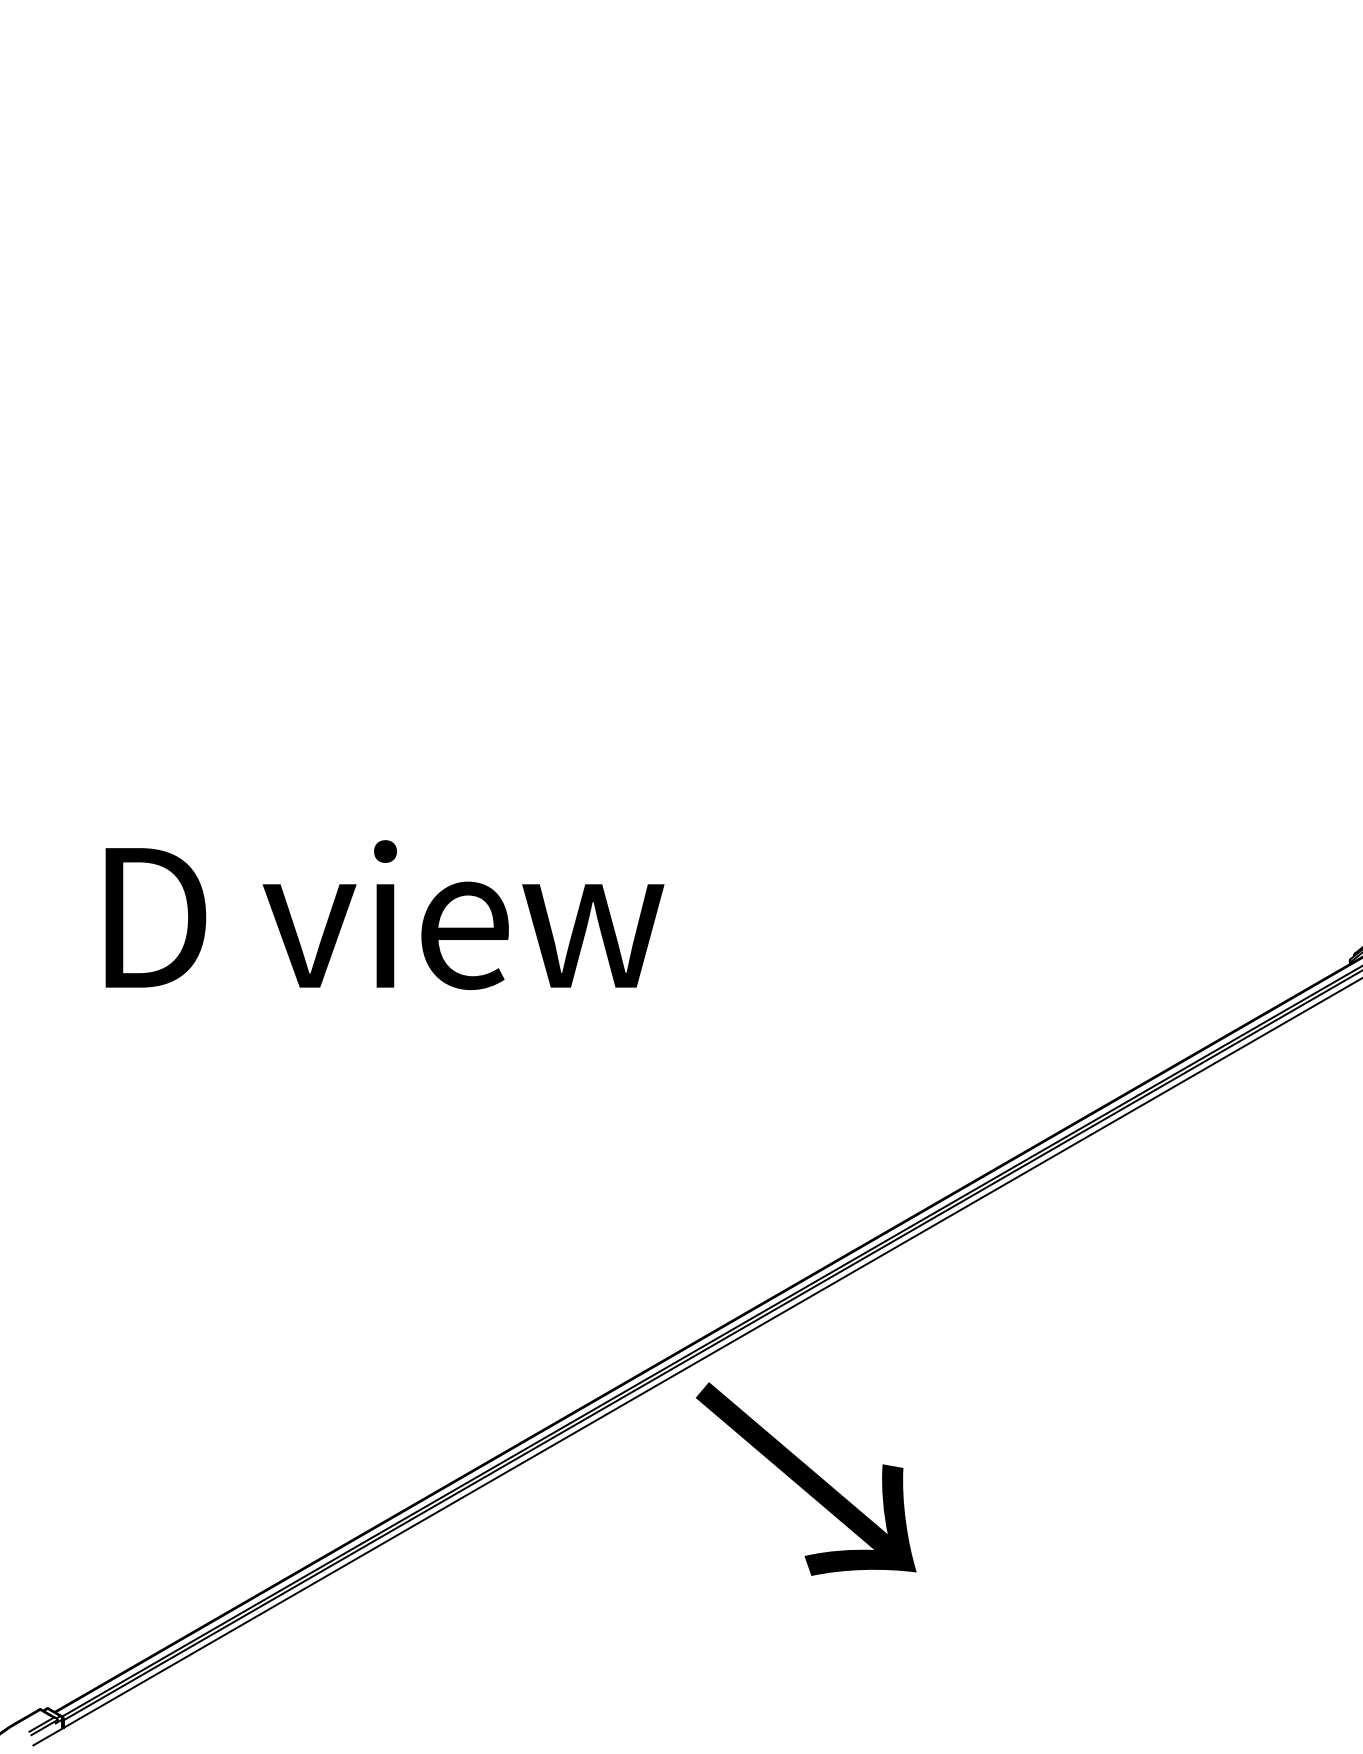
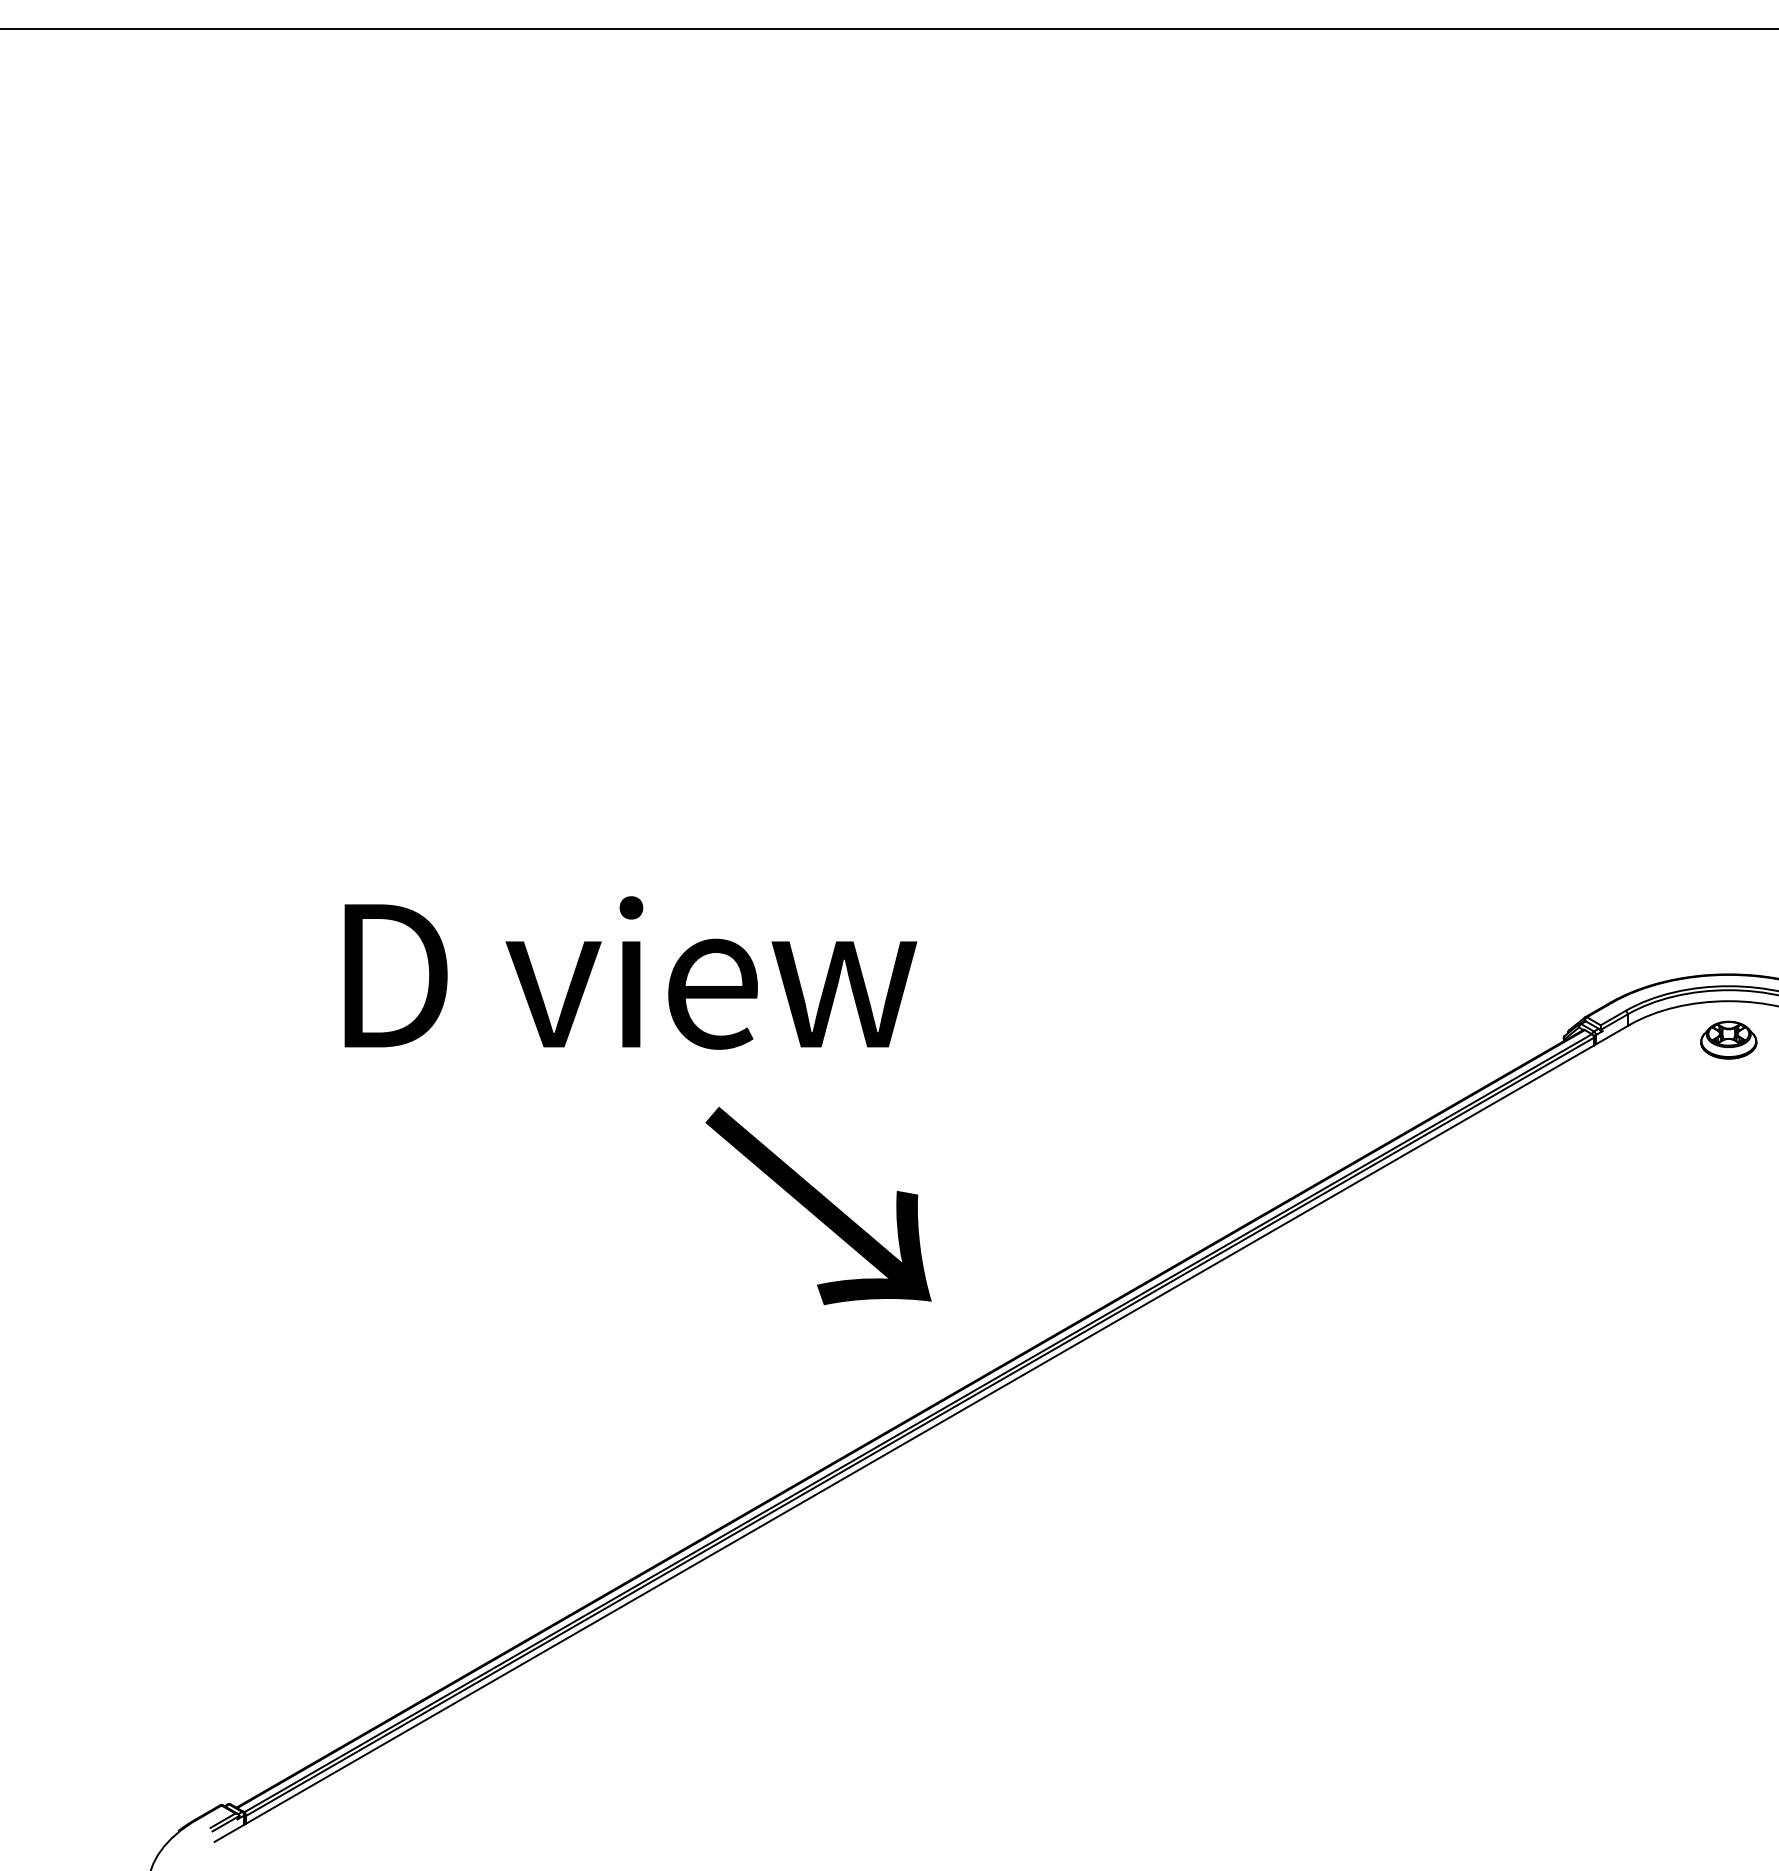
text: (384, 914) -> (630, 972), moved
text: (806, 1479) -> (818, 1206), moved

